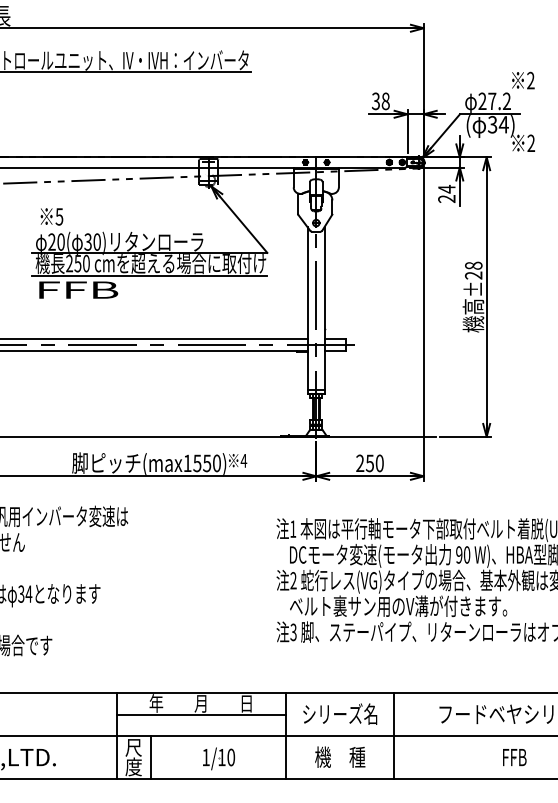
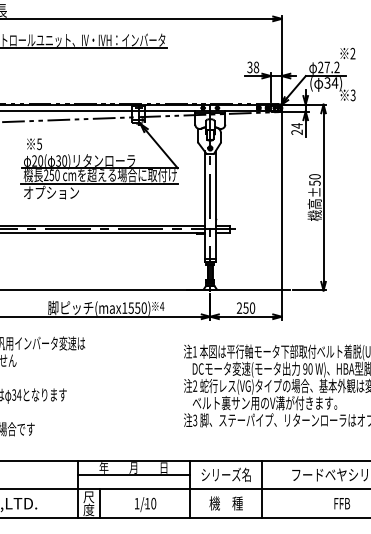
text: (530, 143) -> (352, 95), 2 -> 3
text: (473, 269) -> (314, 179), ±28 -> ±50
text: (77, 289) -> (51, 192), FFB -> オプション

